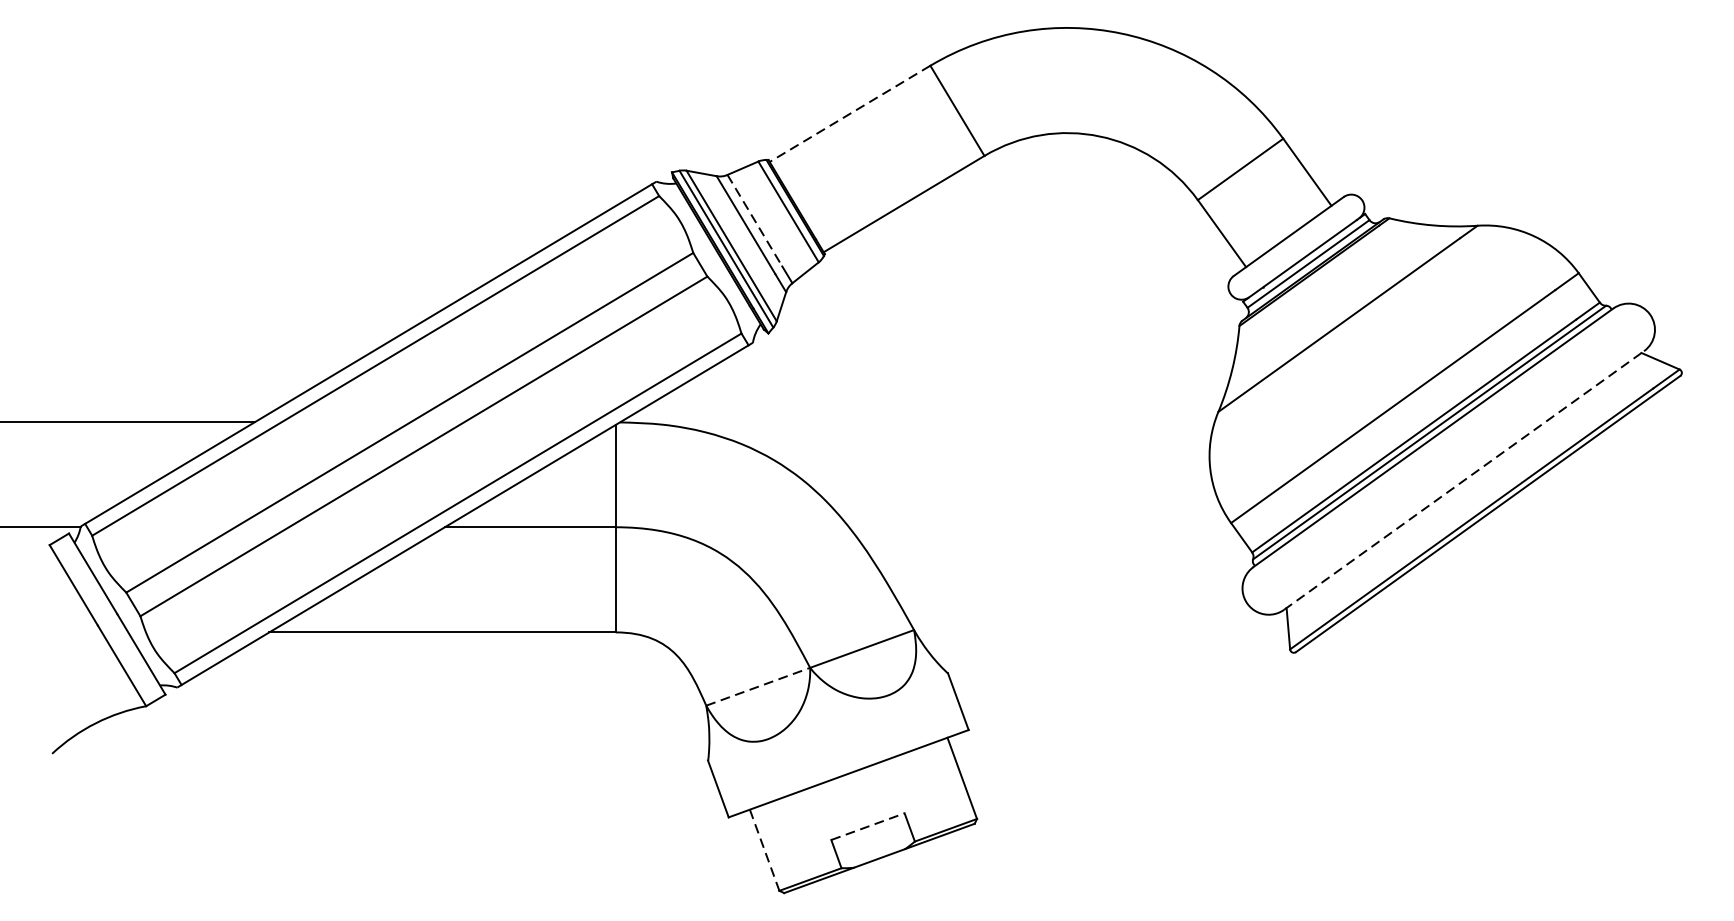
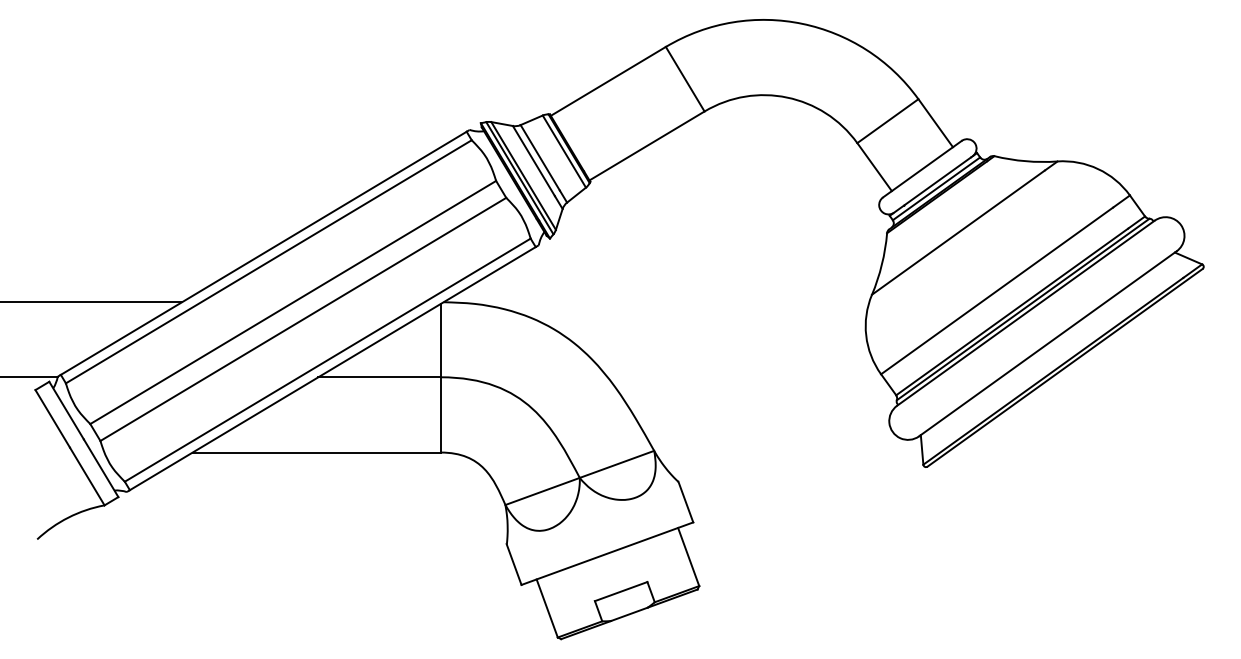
line: (848, 114) -> (607, 81), dashed -> solid
line: (755, 221) -> (540, 158), dashed -> solid
line: (1463, 480) -> (1047, 343), dashed -> solid
line: (758, 686) -> (542, 491), dashed -> solid
line: (868, 826) -> (621, 591), dashed -> solid
line: (765, 850) -> (547, 608), dashed -> solid

